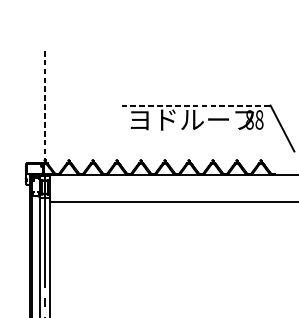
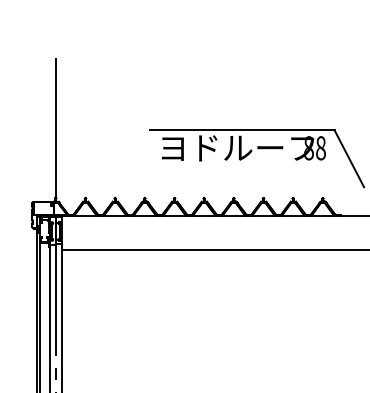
line: (44, 105) -> (55, 130), dashed -> solid
line: (196, 105) -> (243, 130), dashed -> solid

